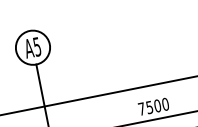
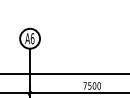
text: (37, 46) -> (32, 38), A5 -> A6

